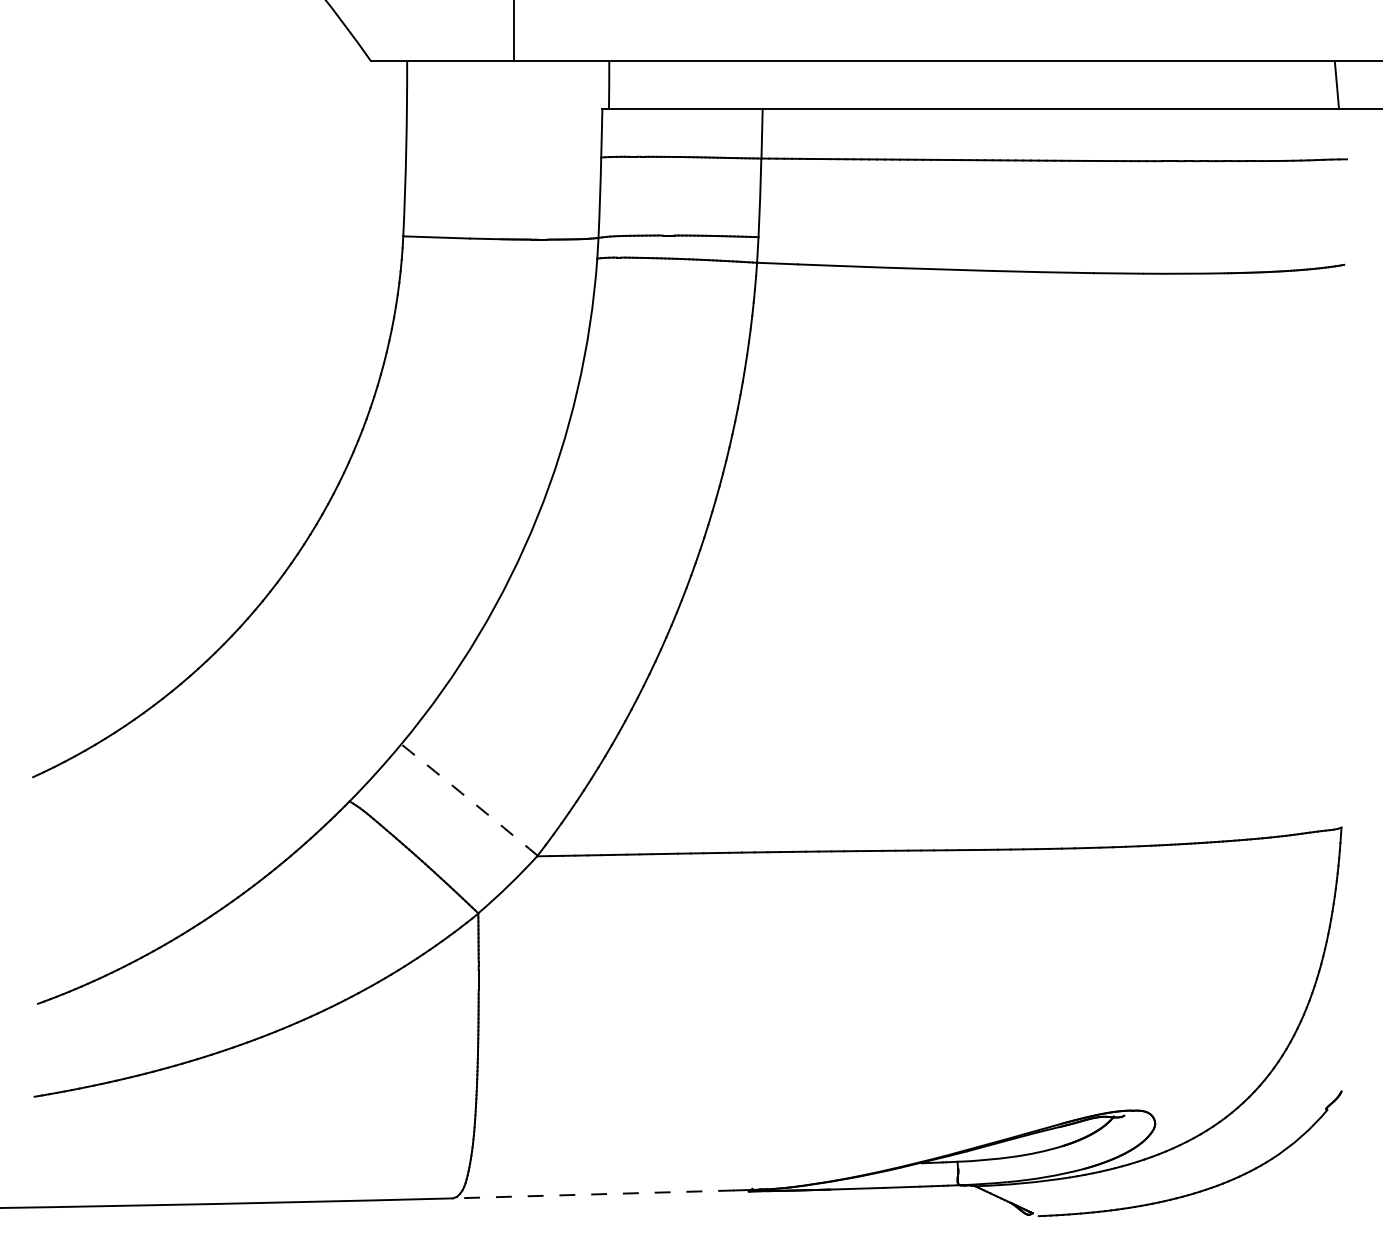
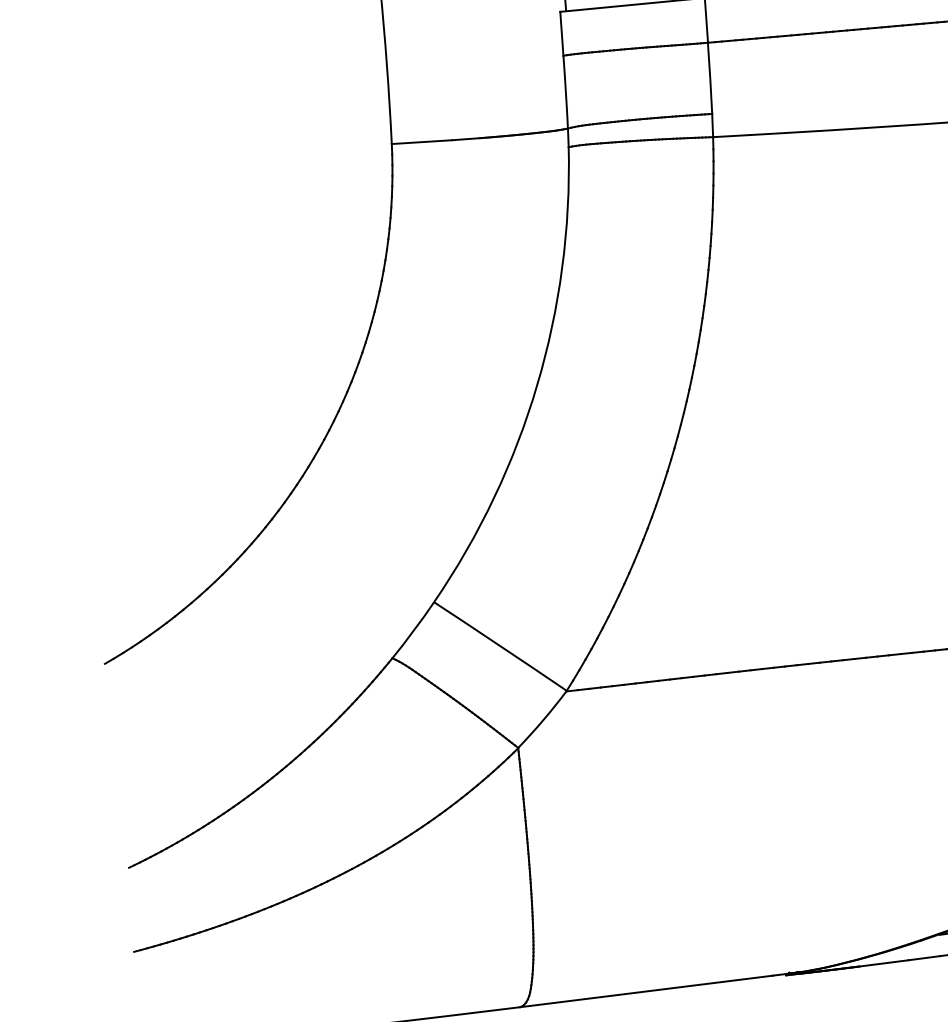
arc: (469, 799) -> (500, 646), dashed -> solid
line: (593, 1194) -> (646, 991), dashed -> solid

